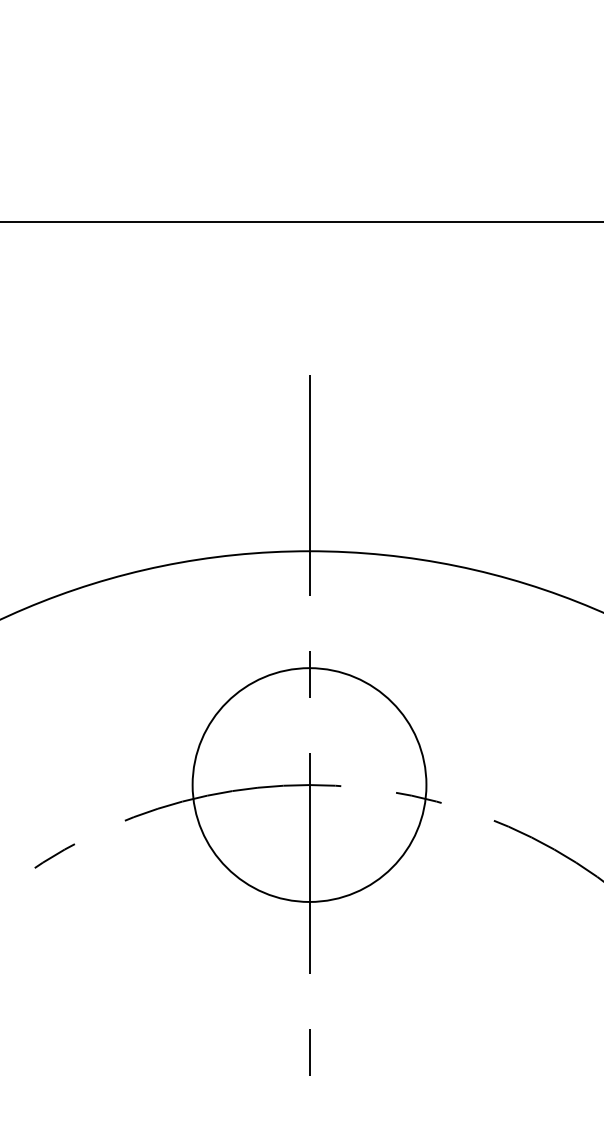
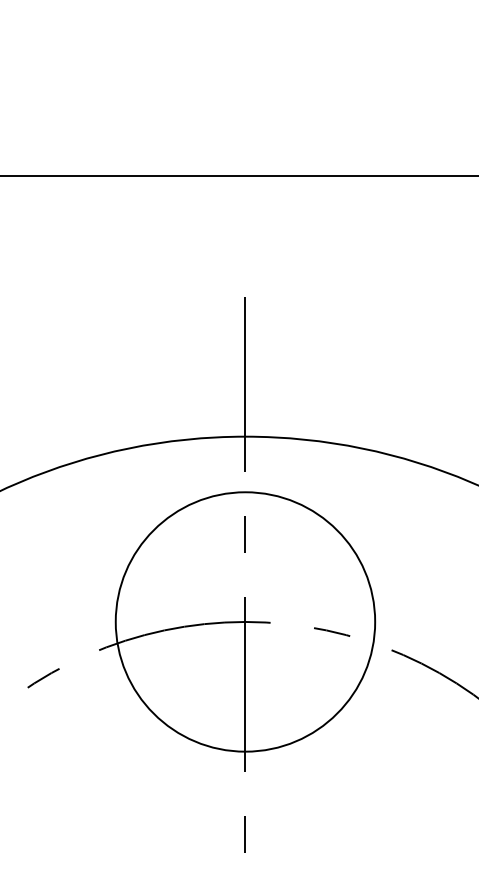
circle: (309, 784) -> (245, 621), size x1.4

